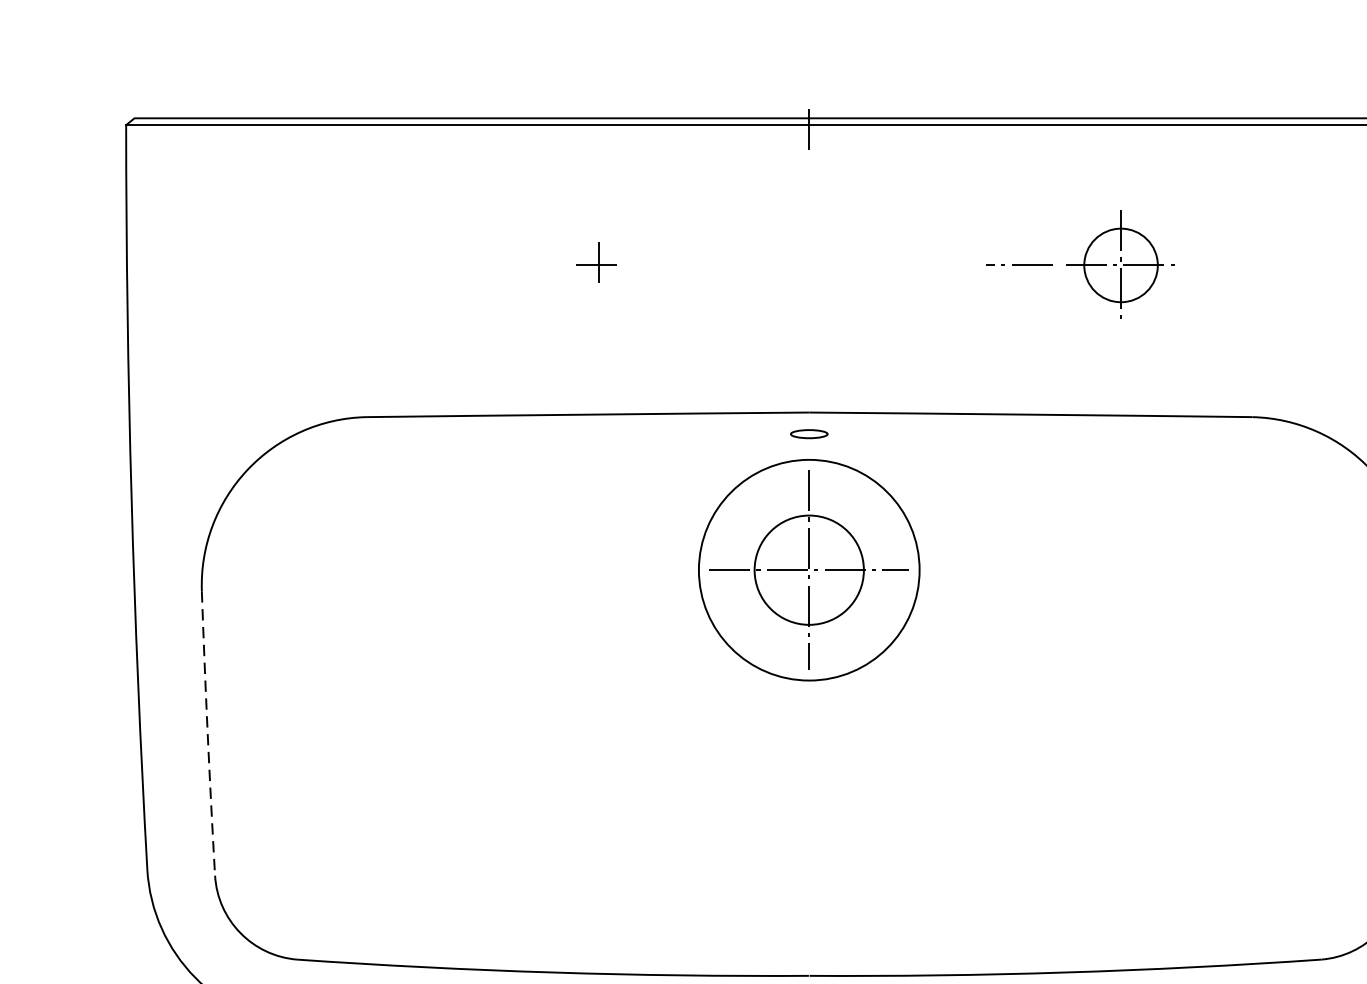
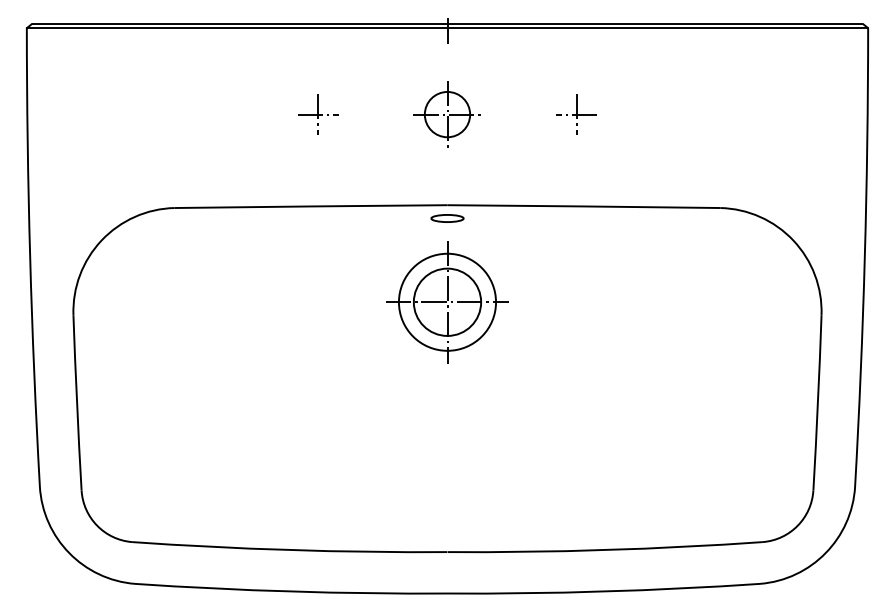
part: (599, 265) -> (318, 114), size x1.43
line: (1018, 265) -> (576, 114), added
part: (1119, 265) -> (446, 114), moved
part: (809, 434) -> (447, 218), size x1.43
circle: (809, 568) -> (447, 301), size x0.71
arc: (208, 732) -> (77, 402), dashed -> solid

